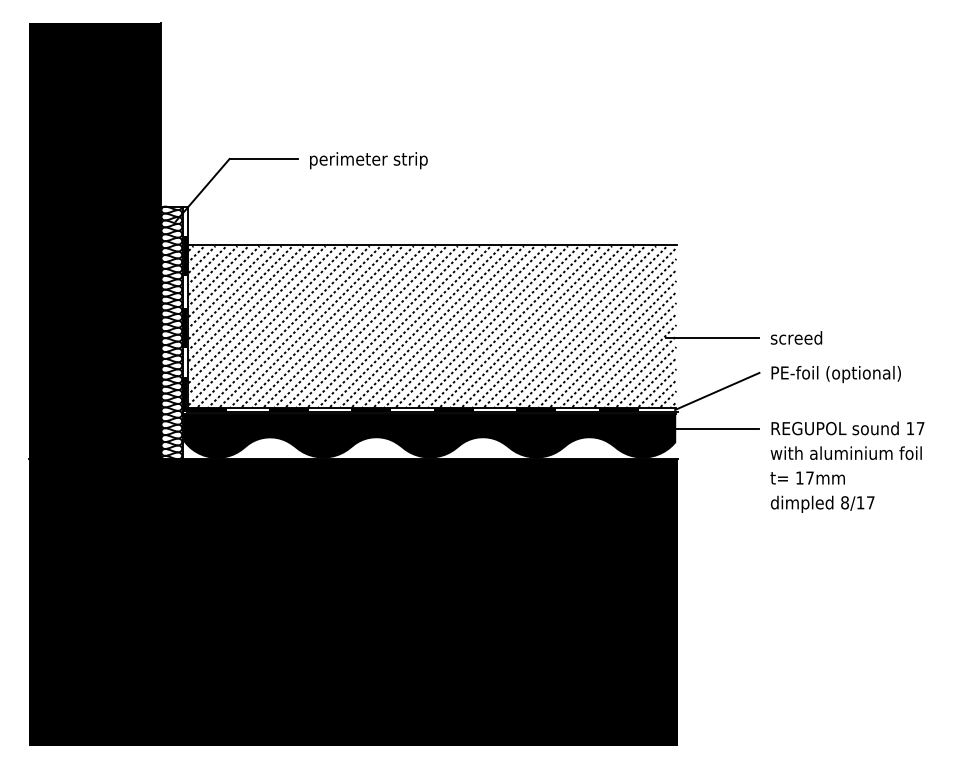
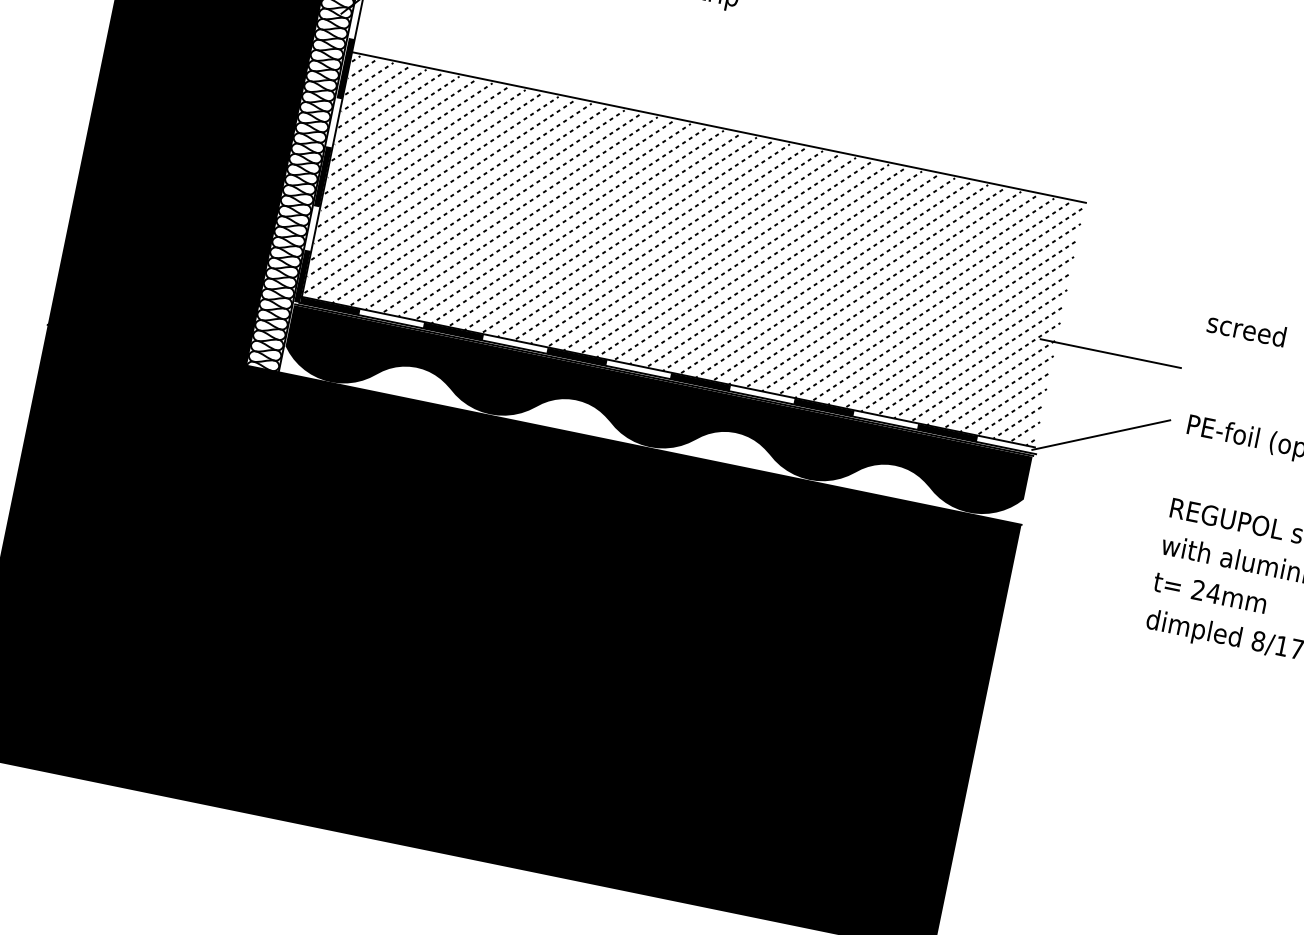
text: (796, 337) -> (1246, 329), moved
line: (713, 428) -> (1084, 489), removed
text: (805, 477) -> (1207, 591), 17mm -> 24mm

